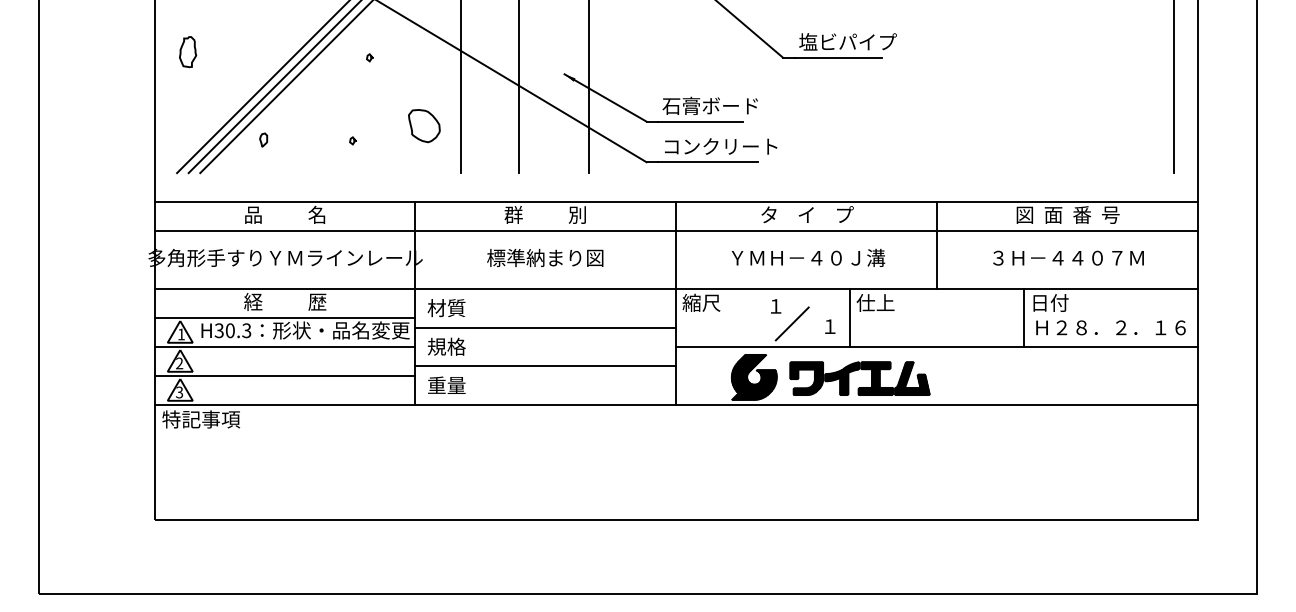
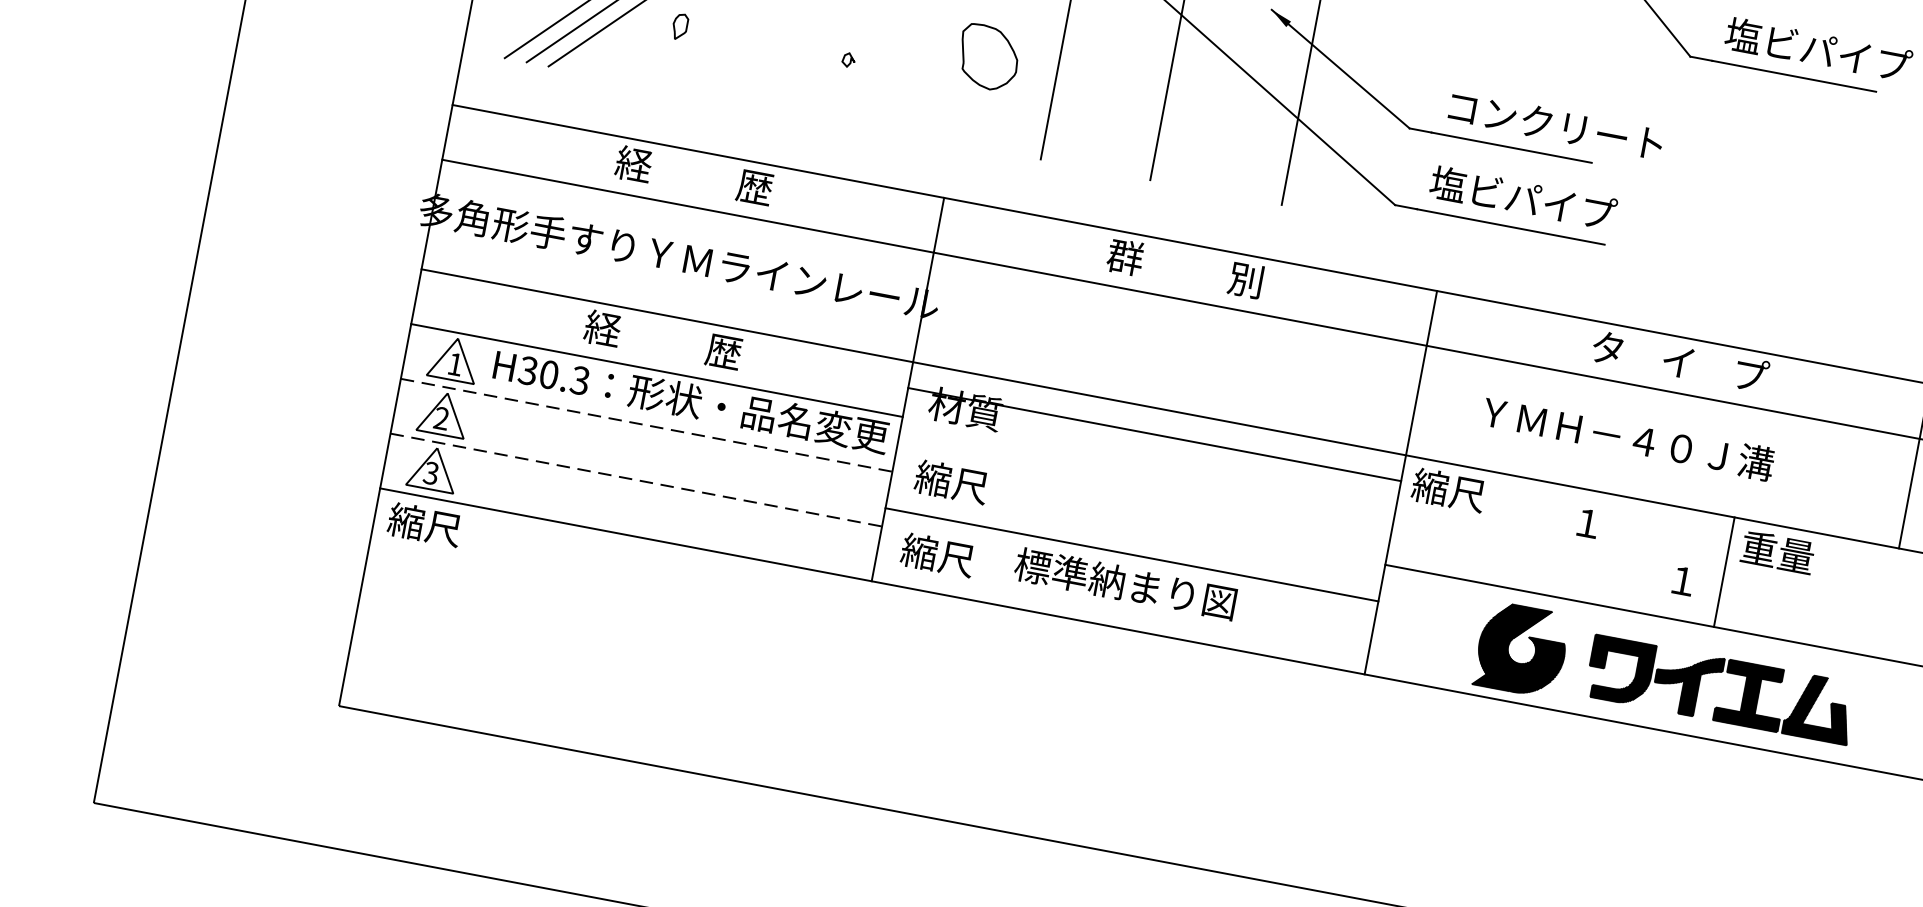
text: (719, 105) -> (1553, 124), 石膏ボード -> コンクリート
text: (719, 145) -> (1538, 199), コンクリート -> 塩ビパイプ
text: (285, 214) -> (694, 174), 品          名 -> 経          歴
text: (545, 257) -> (1126, 583), moved
text: (808, 257) -> (1628, 437), moved
text: (875, 302) -> (1777, 551), 仕上 -> 重量
line: (791, 323) -> (1611, 561), removed
line: (545, 327) -> (1154, 433), moved
text: (446, 346) -> (951, 481), 規格 -> 縮尺
line: (285, 347) -> (647, 426), solid -> dashed
line: (285, 376) -> (636, 480), solid -> dashed
text: (446, 385) -> (937, 555), 重量 -> 縮尺
text: (201, 419) -> (463, 532), 特記事項 -> 縮尺

